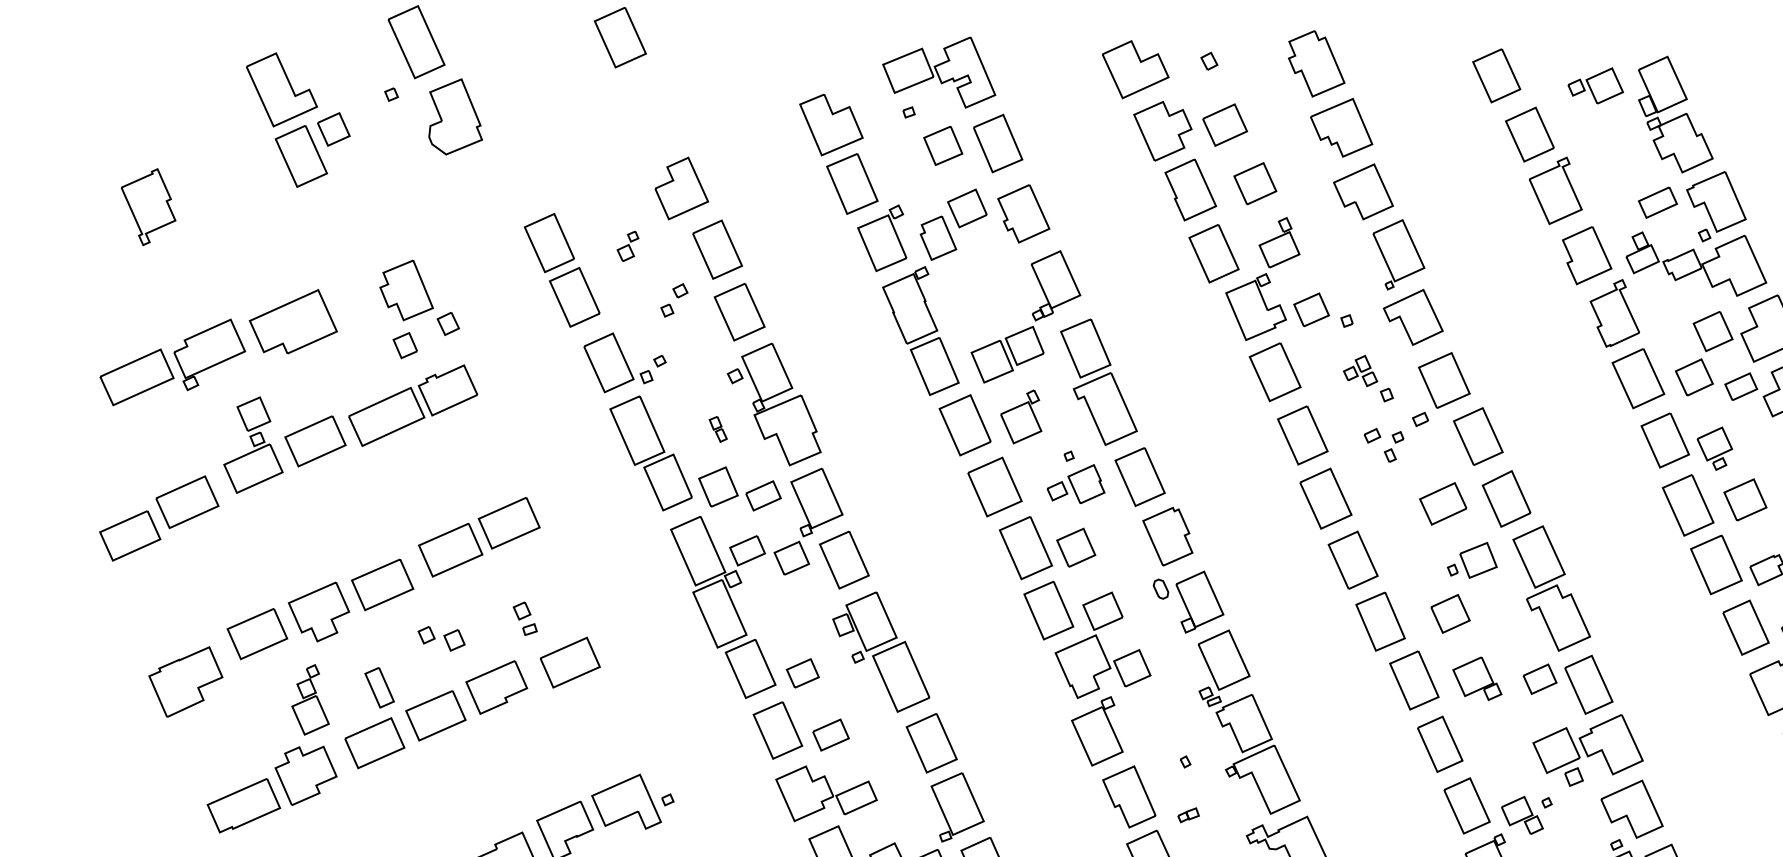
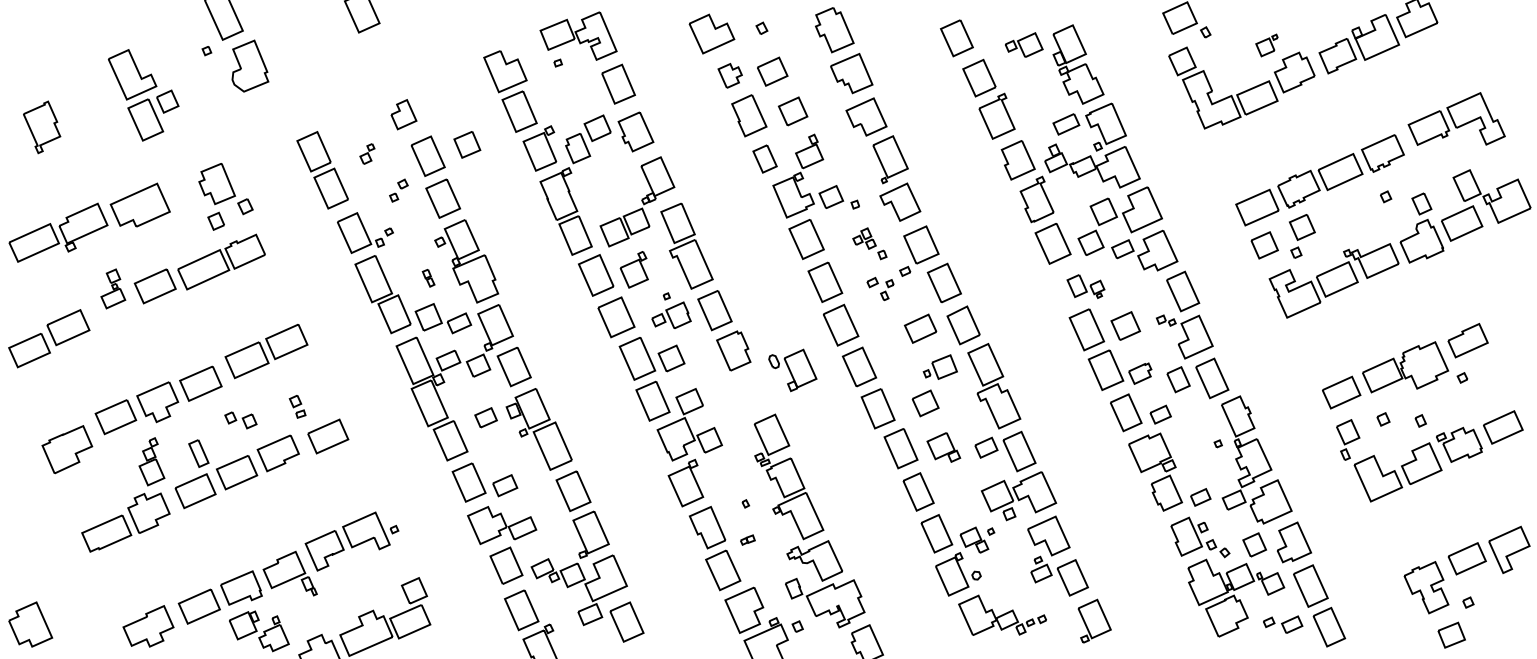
part: (298, 120) -> (143, 95), moved
part: (1161, 130) -> (729, 75), size x0.6
part: (943, 145) -> (467, 144), moved
part: (681, 188) -> (403, 114), size x0.7
part: (1213, 252) -> (764, 158), size x0.7
part: (1686, 441) -> (1085, 286), size x0.6
part: (253, 444) -> (113, 288), size x0.6
part: (1188, 602) -> (792, 370), moved
part: (802, 672) -> (485, 417), moved

